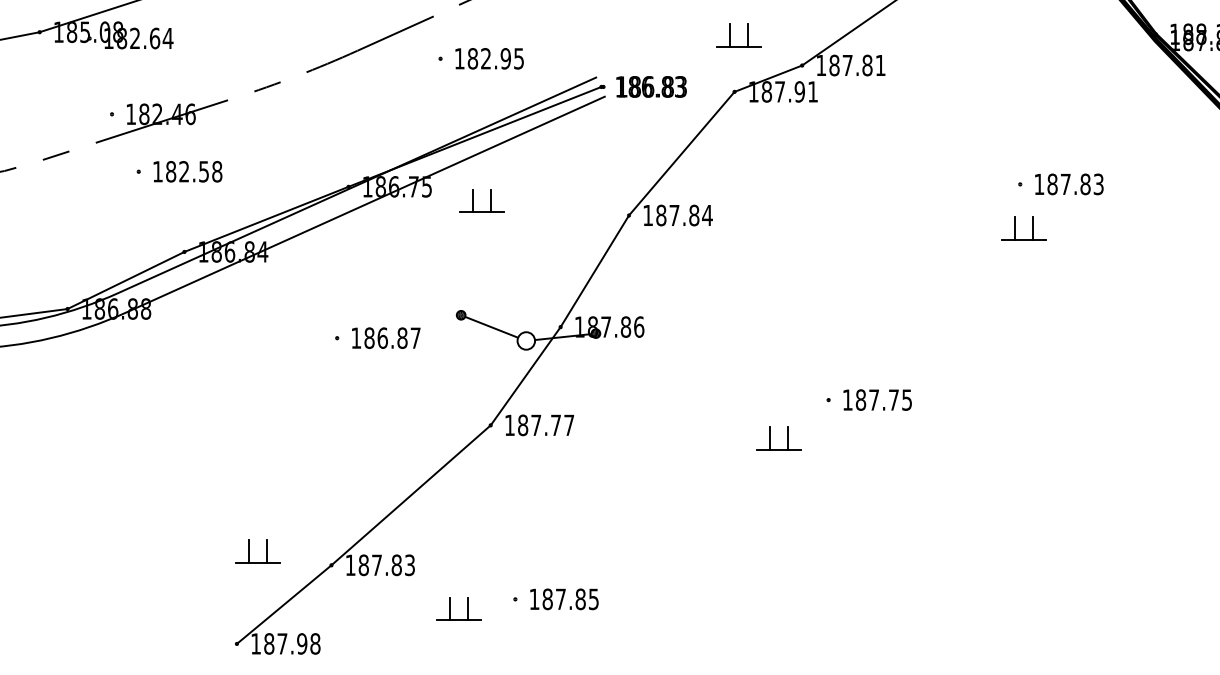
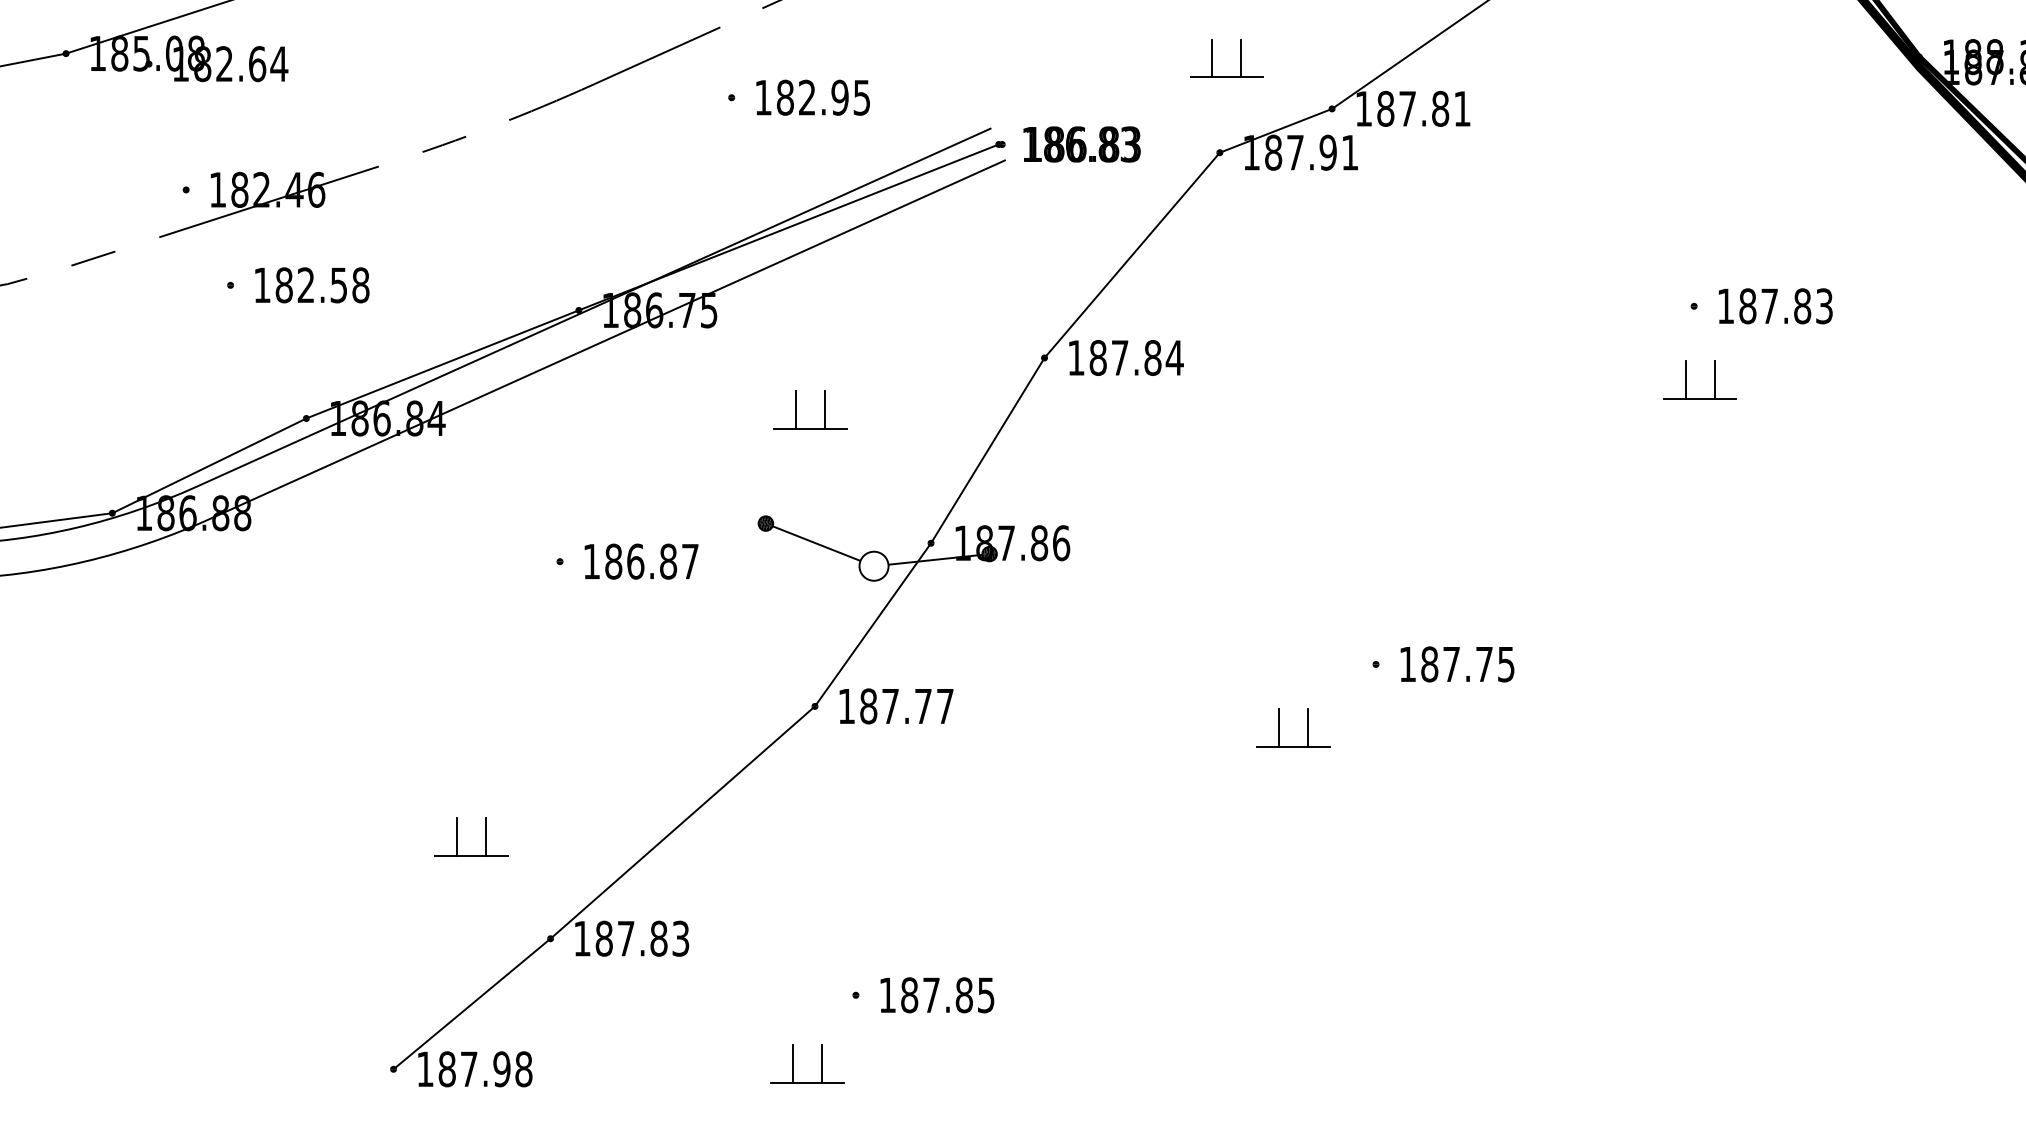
part: (473, 200) -> (796, 409), moved
part: (249, 551) -> (457, 837), moved
part: (450, 608) -> (792, 1063), moved

